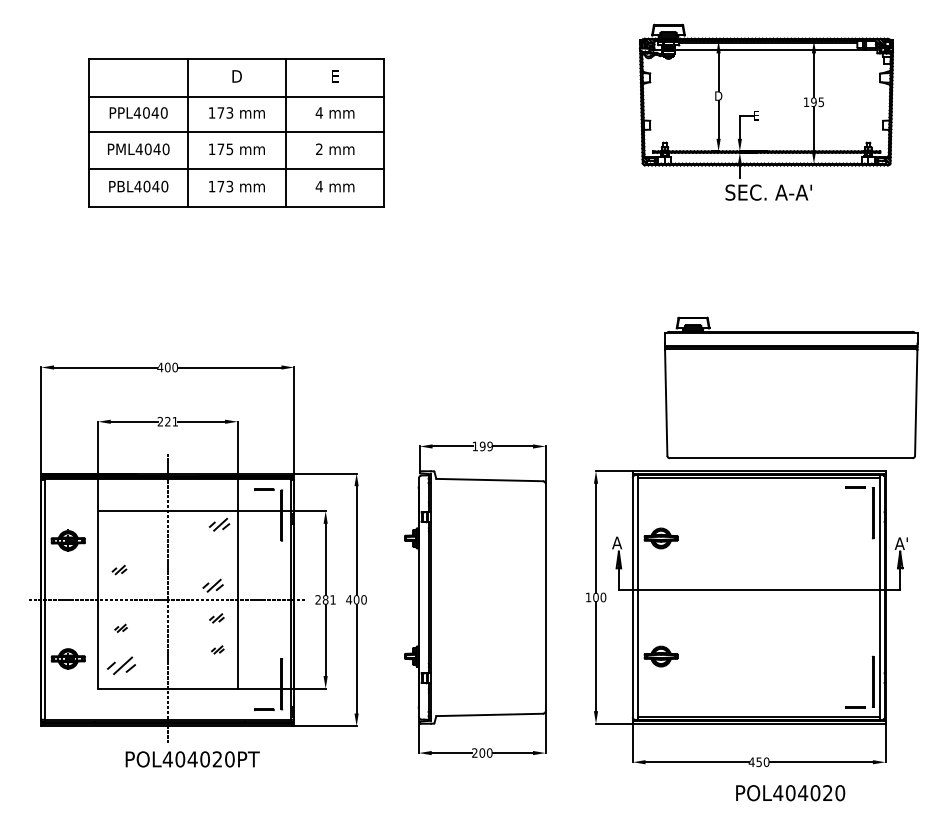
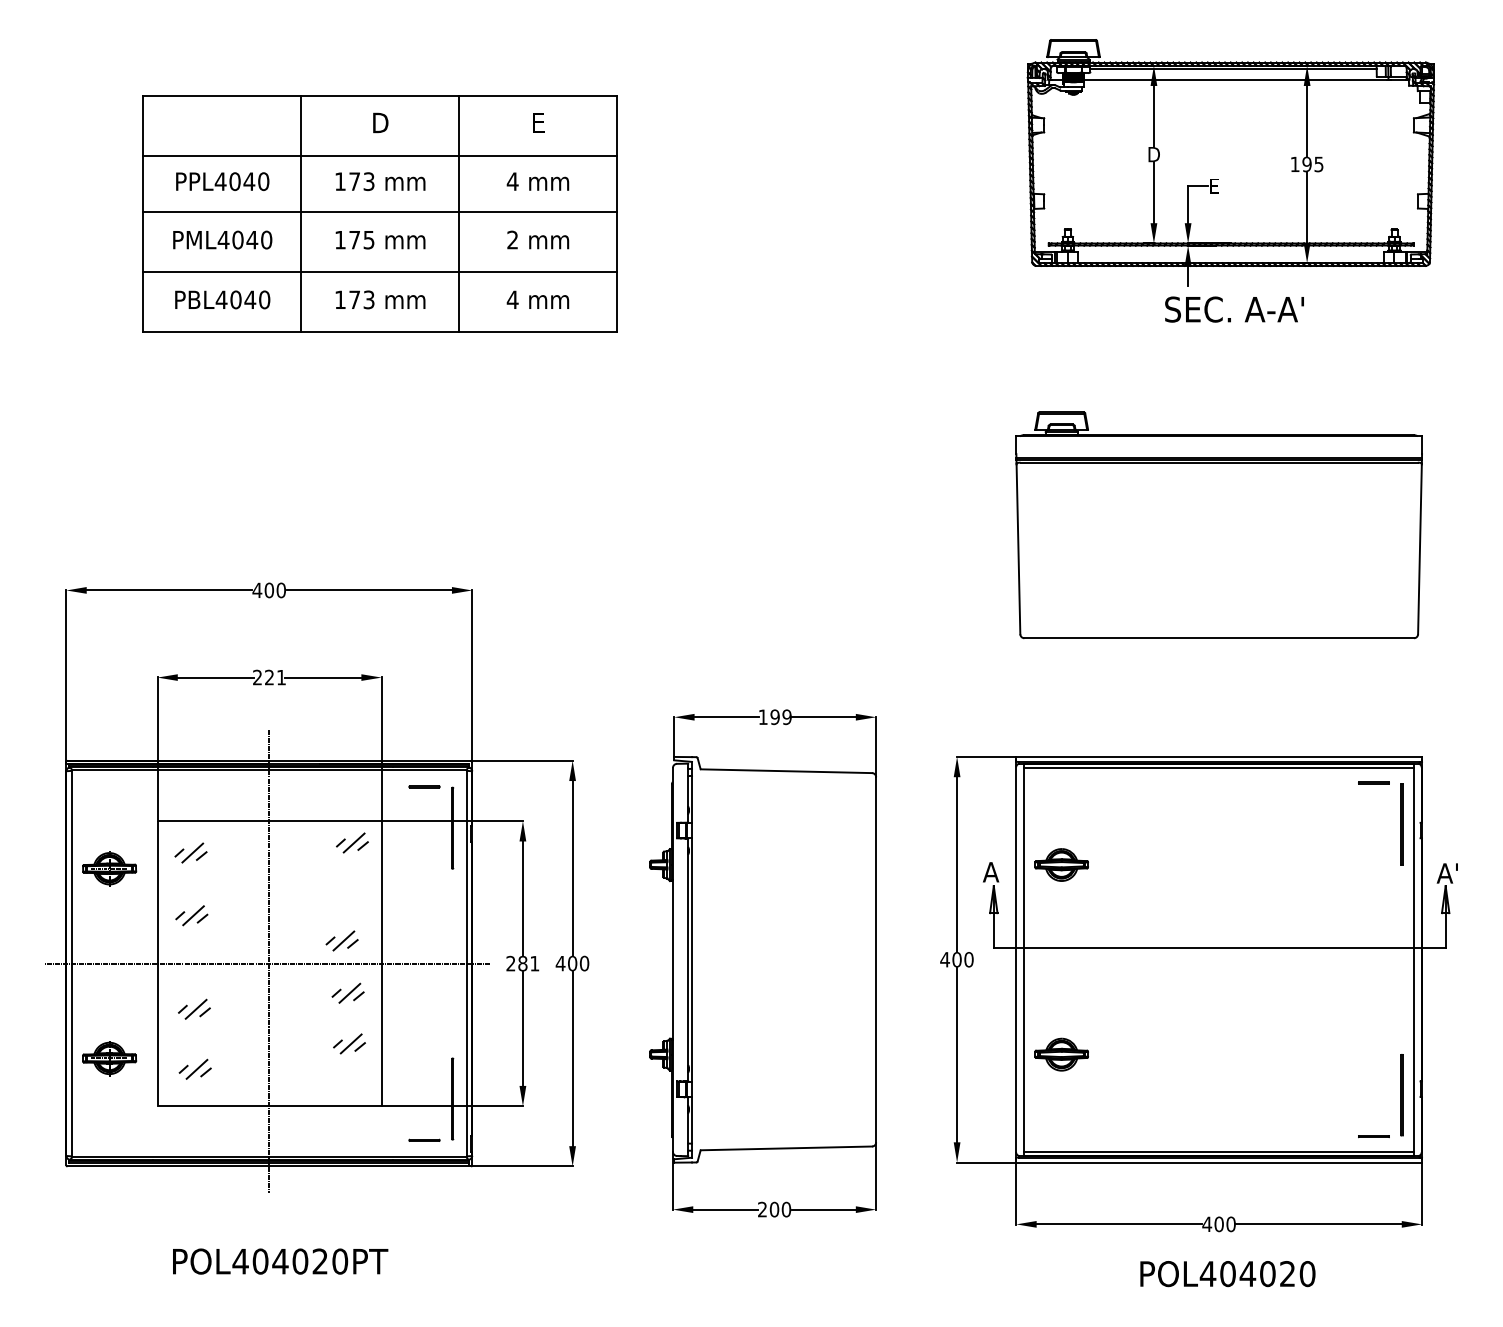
part: (791, 387) -> (1219, 524), moved
part: (118, 530) -> (190, 852), added
part: (119, 569) -> (191, 914), size x1.43
text: (588, 597) -> (945, 959), 100 -> 400
part: (216, 618) -> (347, 993), size x1.43
part: (120, 628) -> (193, 1009), size x1.67
part: (217, 649) -> (349, 1043), size x1.67
part: (121, 665) -> (195, 1069), size x0.71
text: (192, 759) -> (280, 1261), moved
text: (759, 761) -> (1219, 1223), 450 -> 400
text: (790, 793) -> (1227, 1274), moved

